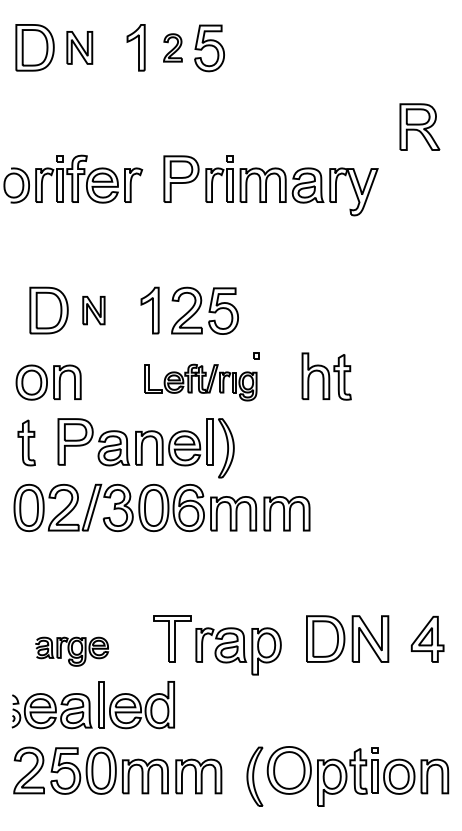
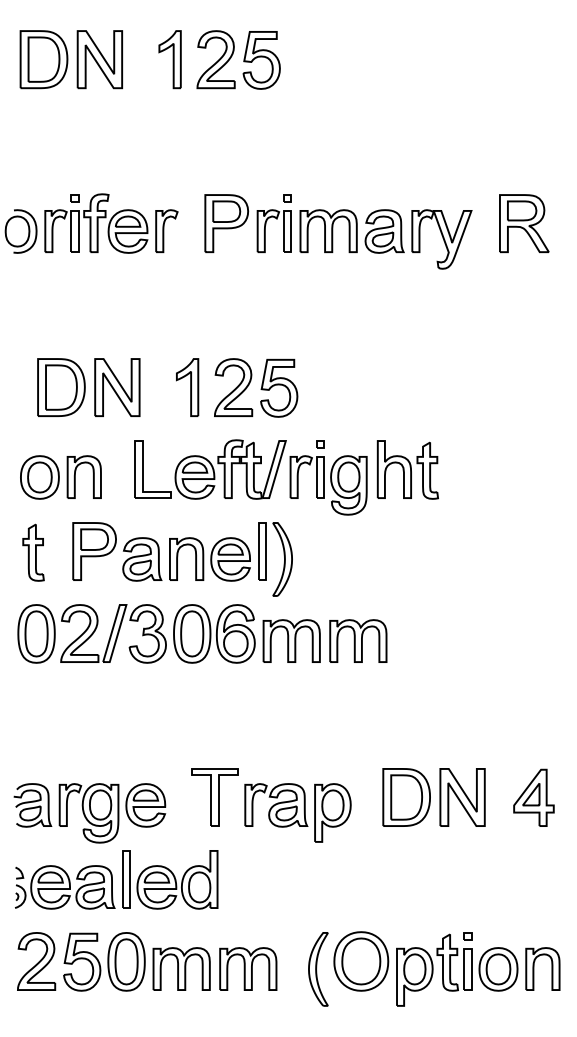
part: (79, 47) -> (99, 59), size x1.43
part: (172, 47) -> (215, 59), size x1.67
part: (420, 127) -> (524, 223), moved
part: (93, 310) -> (117, 387), size x1.67
part: (200, 382) -> (250, 477), size x1.67
part: (71, 651) -> (89, 813), size x1.67

